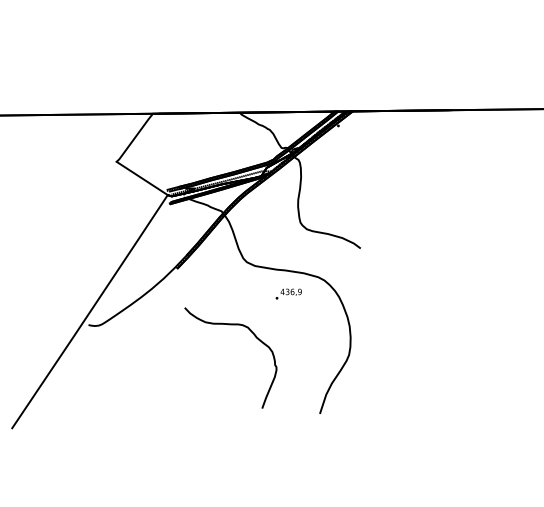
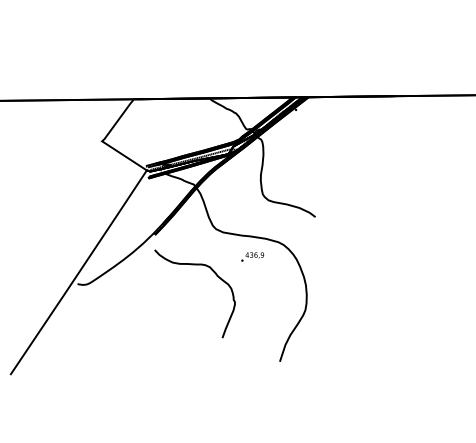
curve: (255, 338) -> (216, 276), moved

